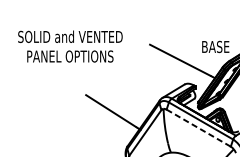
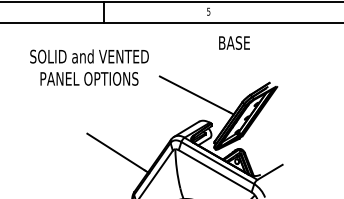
text: (70, 46) -> (89, 67), moved
text: (215, 46) -> (234, 42), moved
line: (198, 128) -> (215, 171), dashed -> solid

